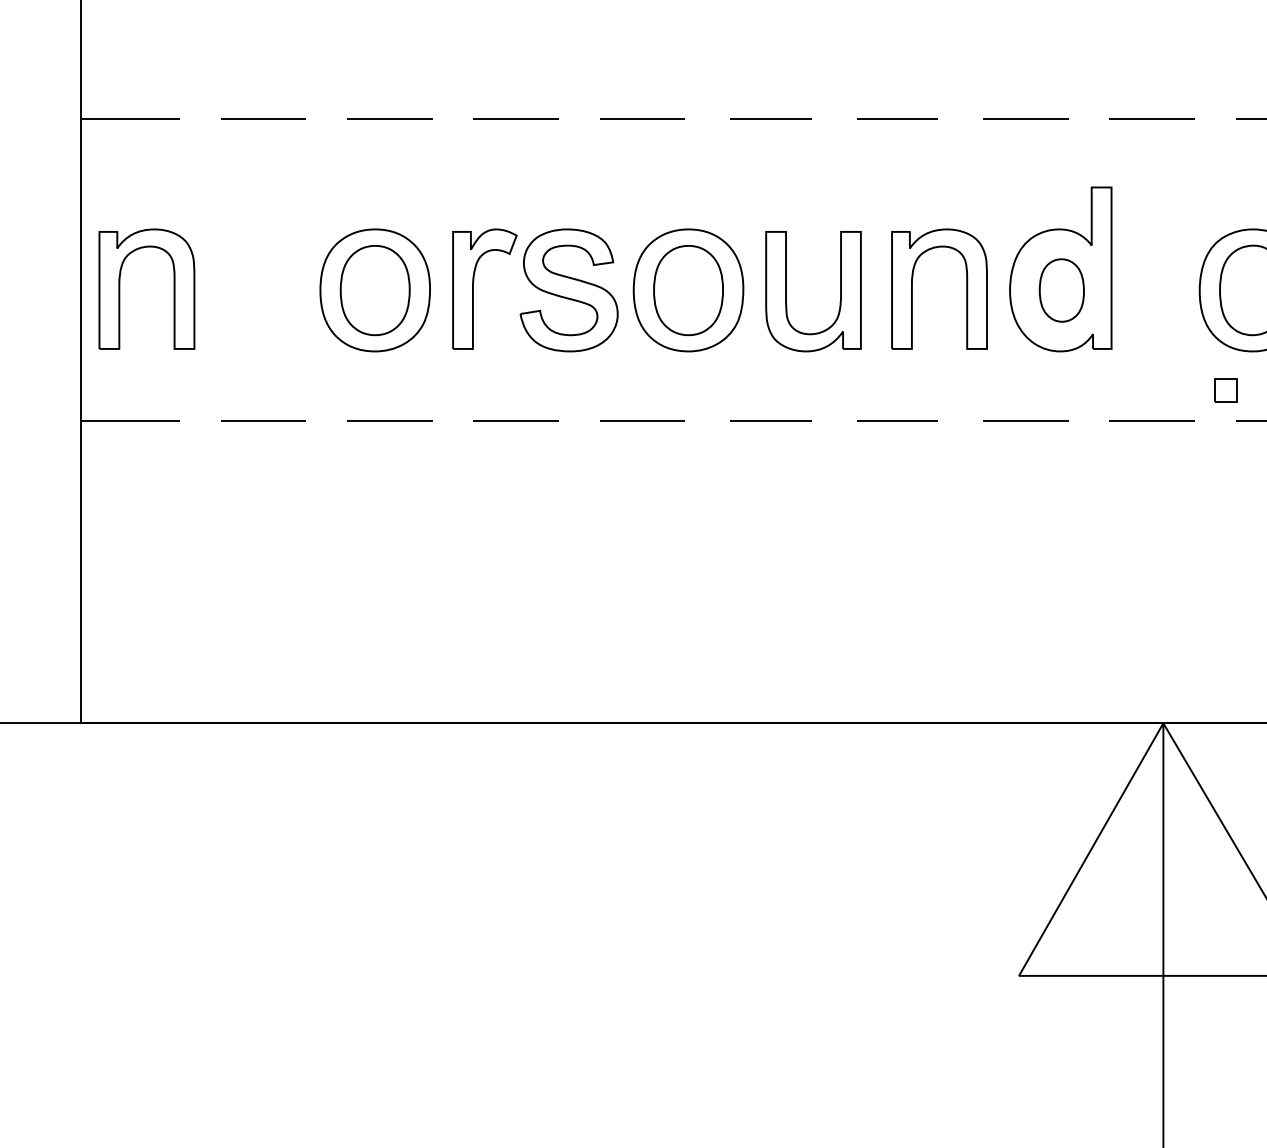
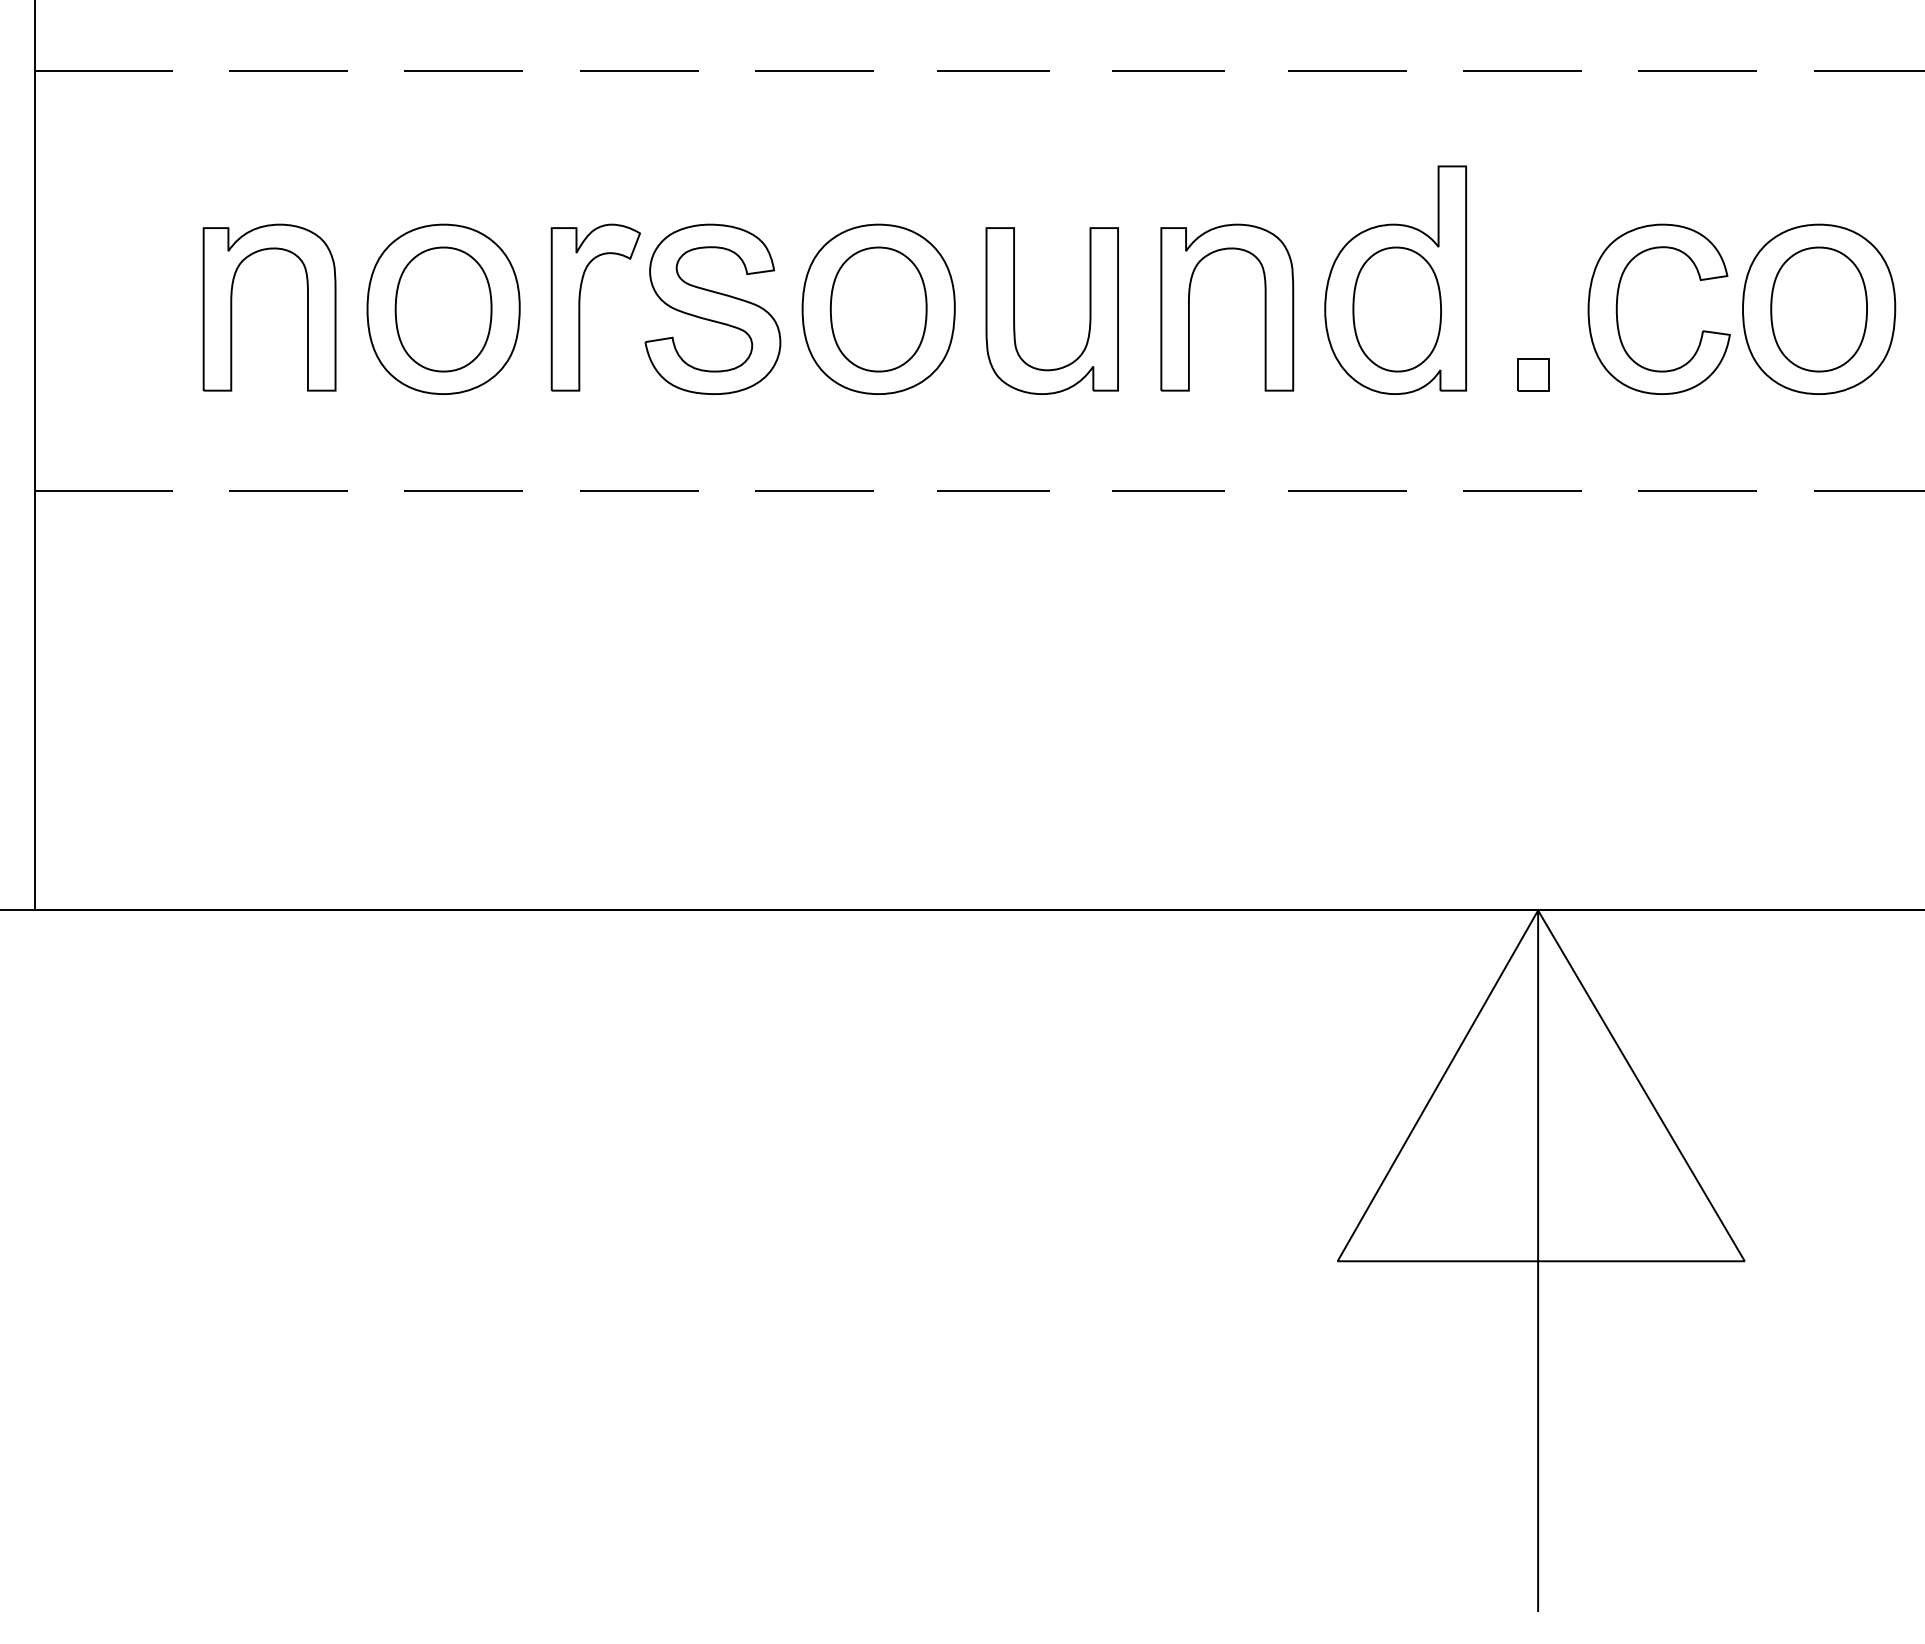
part: (120, 289) -> (232, 307), moved
part: (1061, 290) -> (1396, 309), size x1.43
part: (1226, 389) -> (1533, 374), moved

